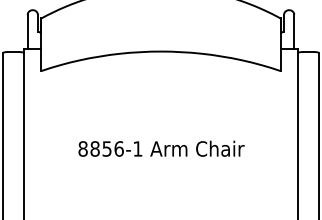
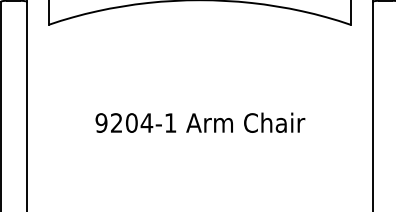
text: (101, 148) -> (124, 122), 8856-1 -> 9204-1

